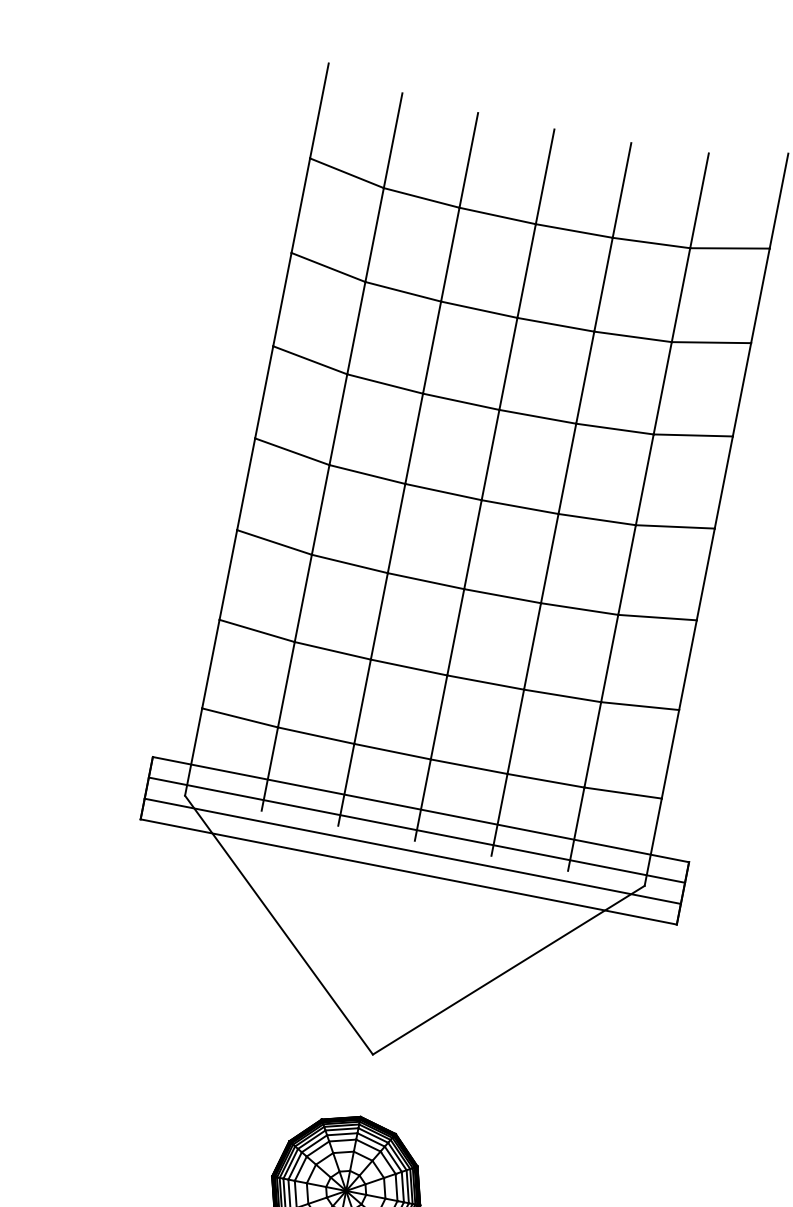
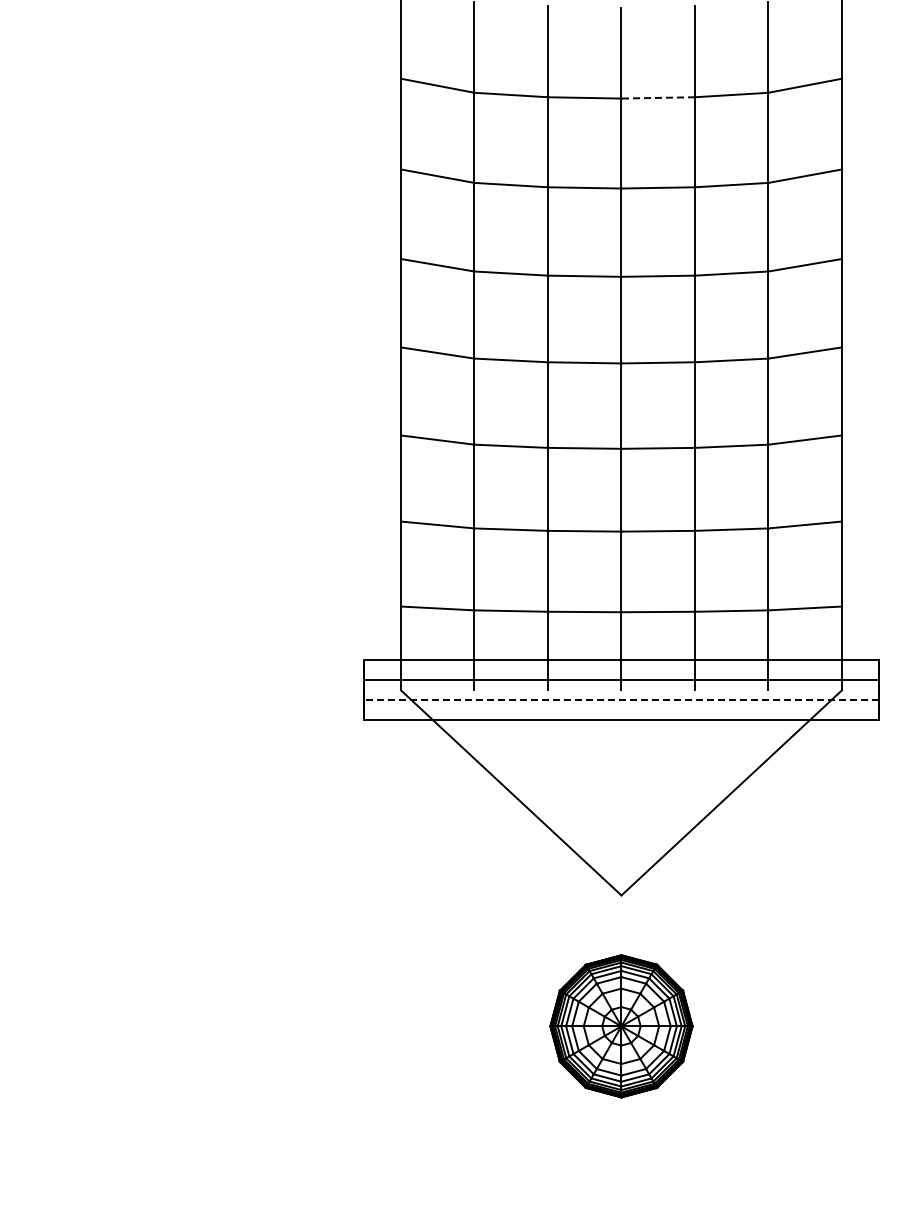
line: (574, 230) -> (658, 97), solid -> dashed
line: (411, 851) -> (620, 700), solid -> dashed

